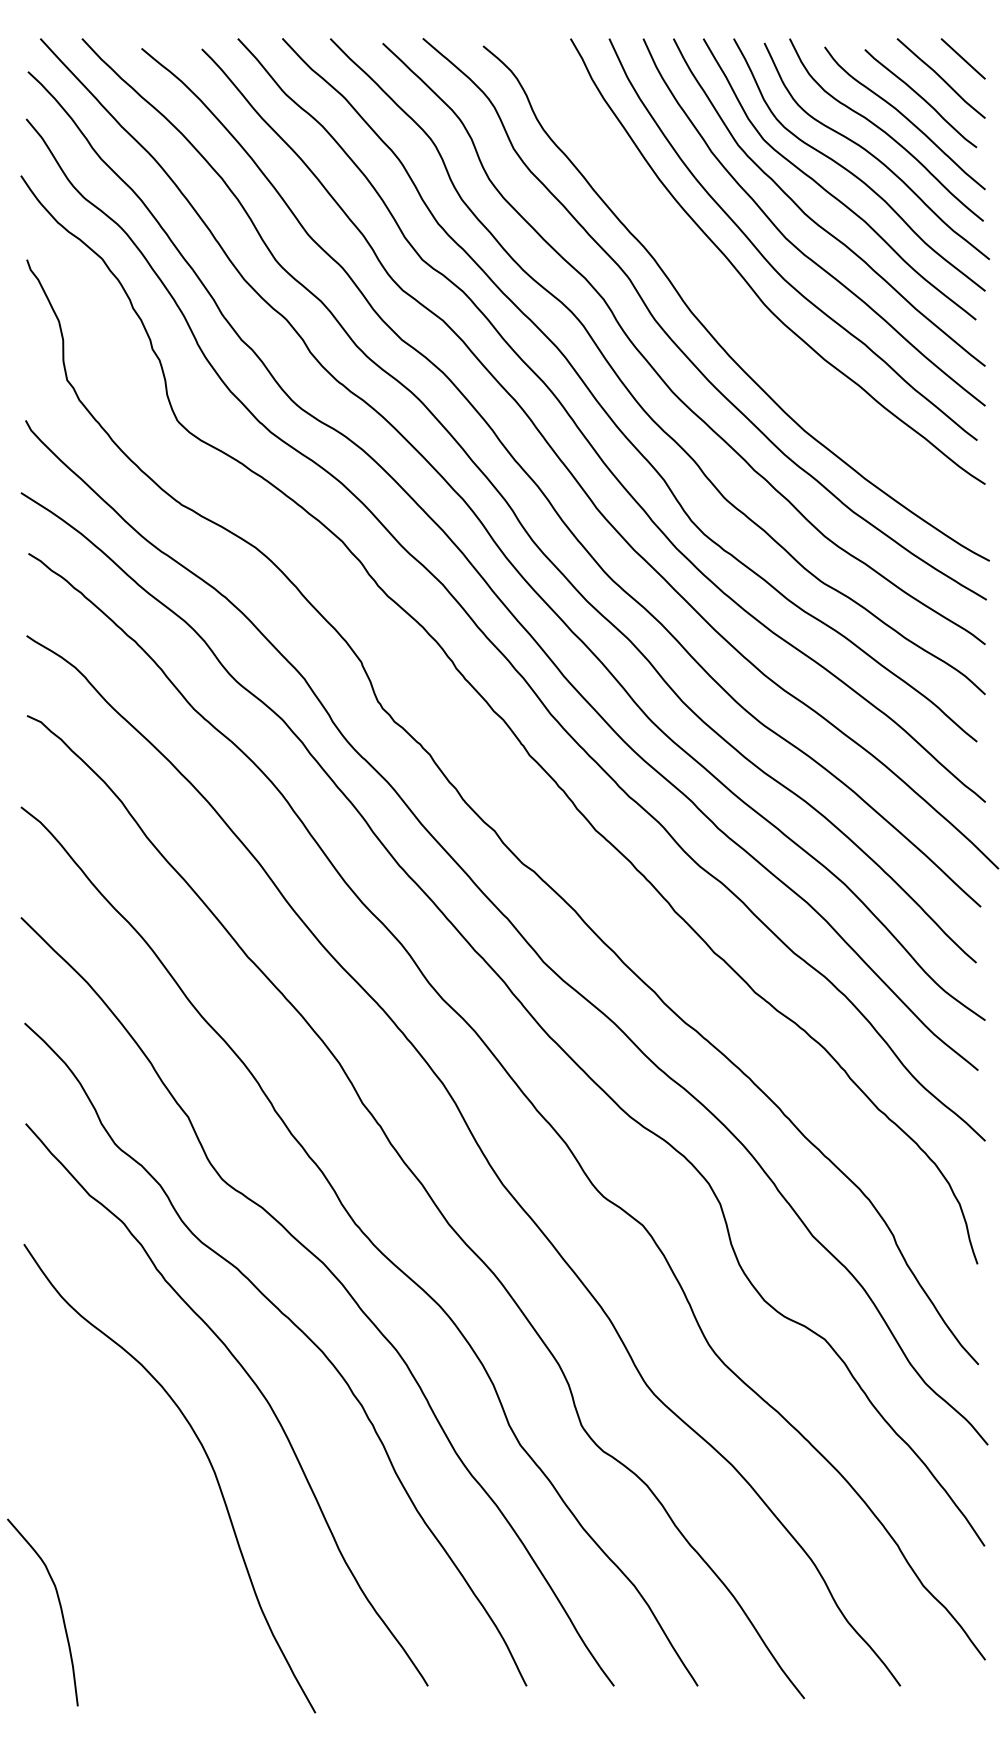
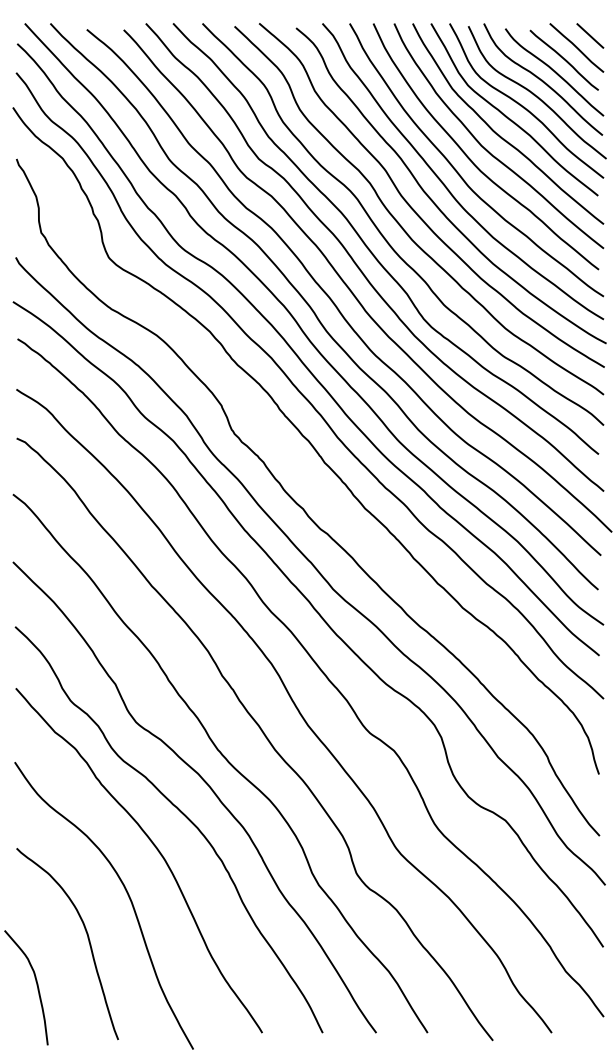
curve: (726, 301) -> (445, 184), added
curve: (142, 1531) -> (87, 938), added

